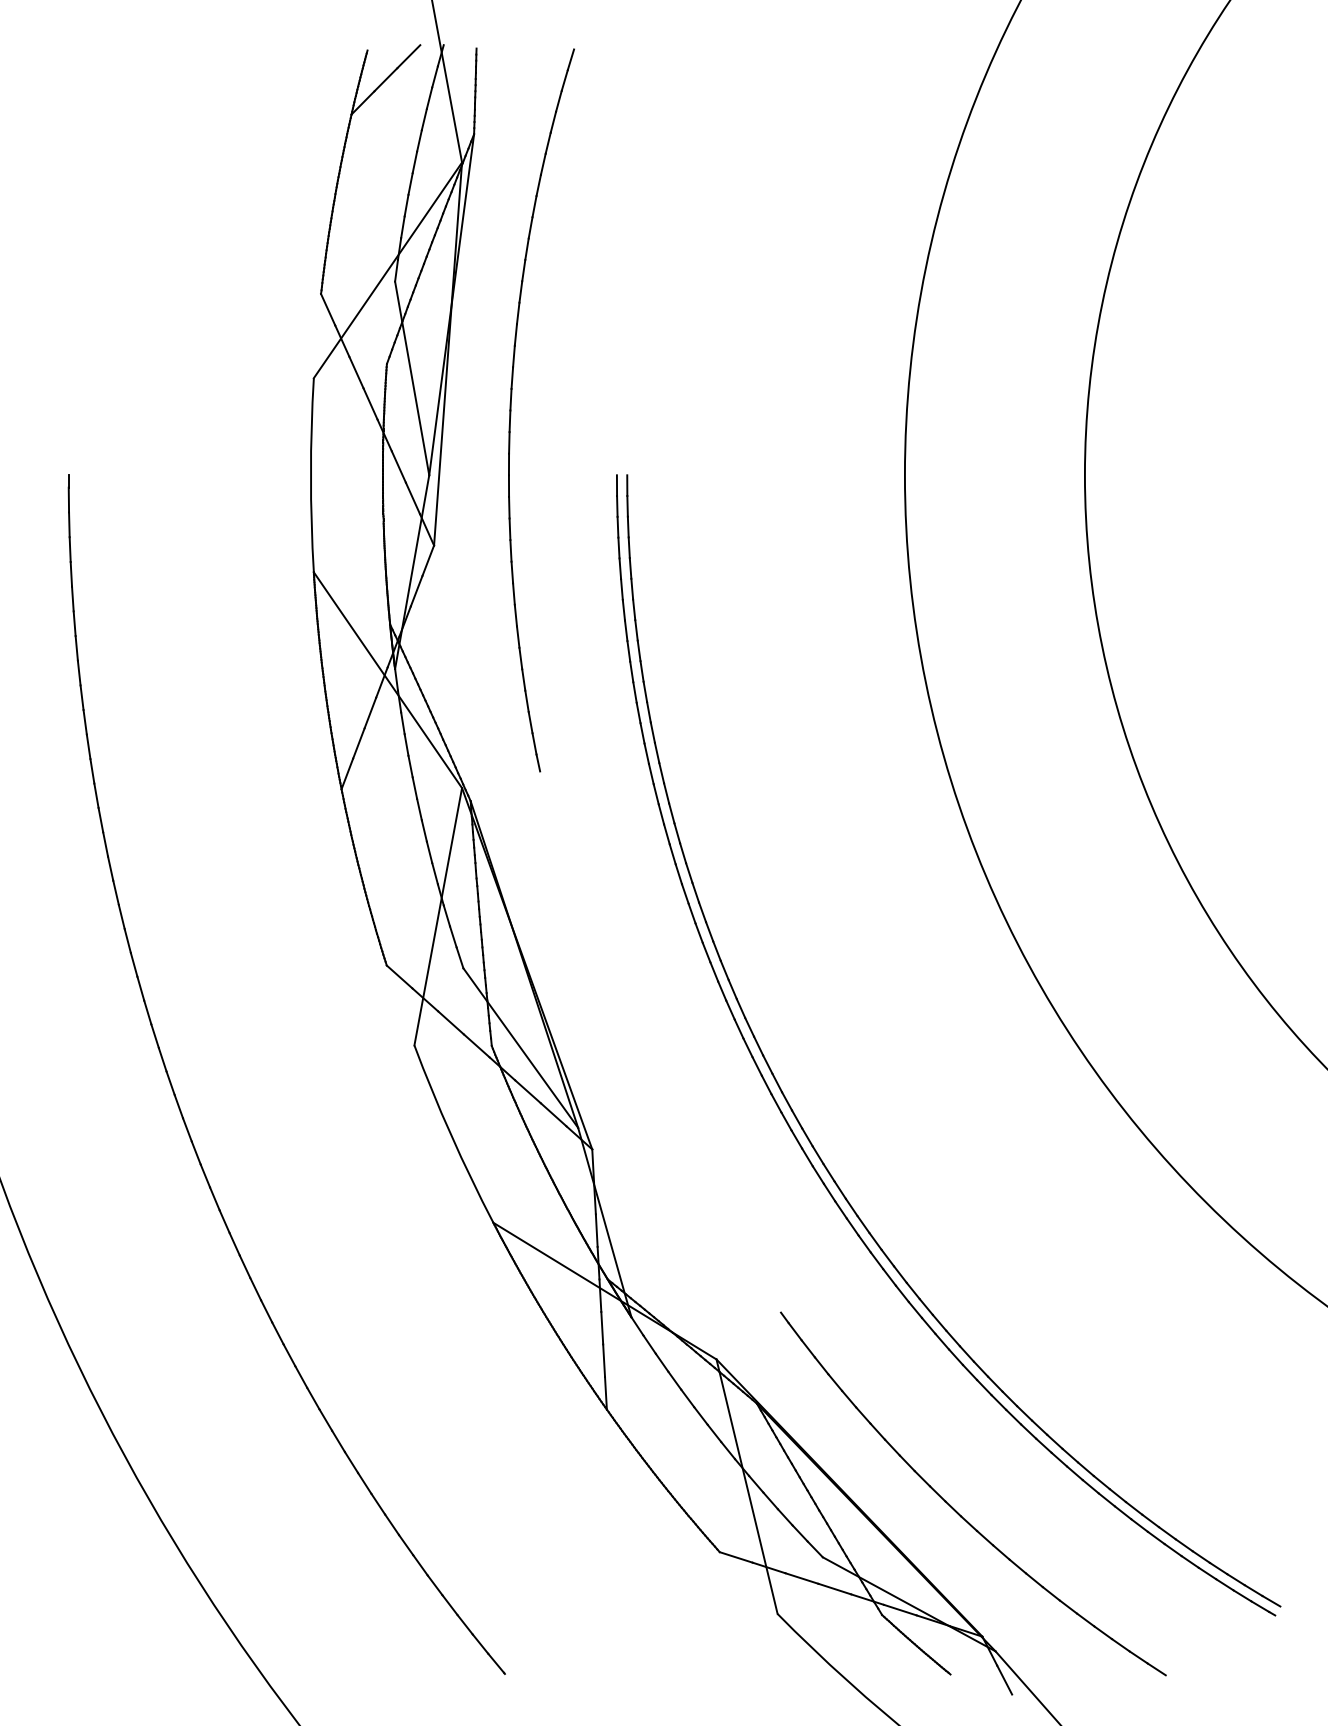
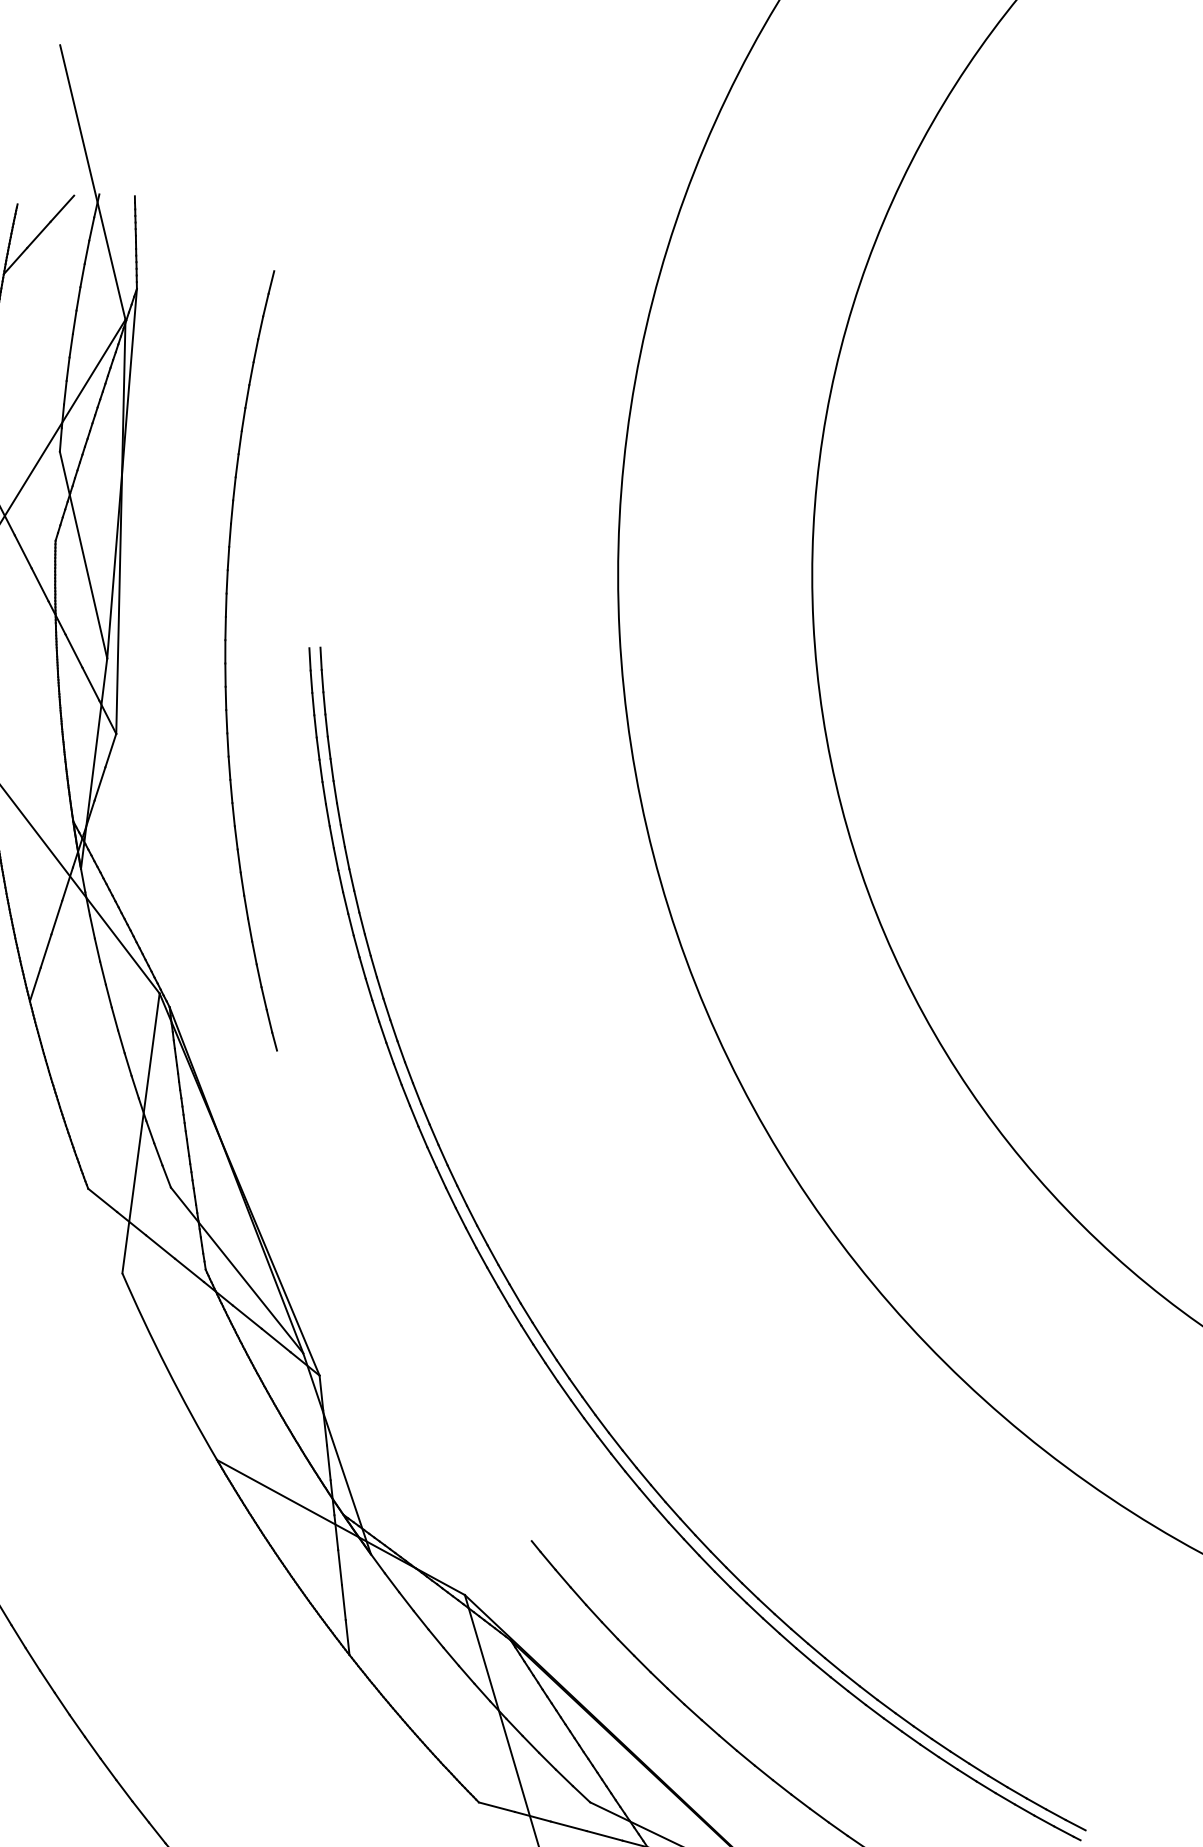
part: (511, 410) -> (226, 663), moved

